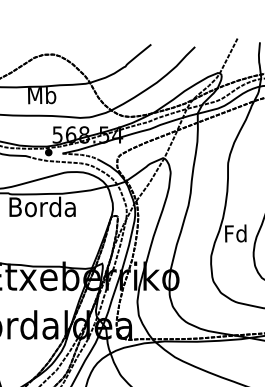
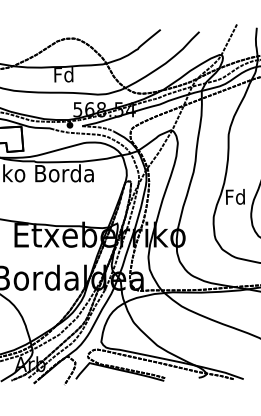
text: (41, 95) -> (63, 74), Mb -> Fd

